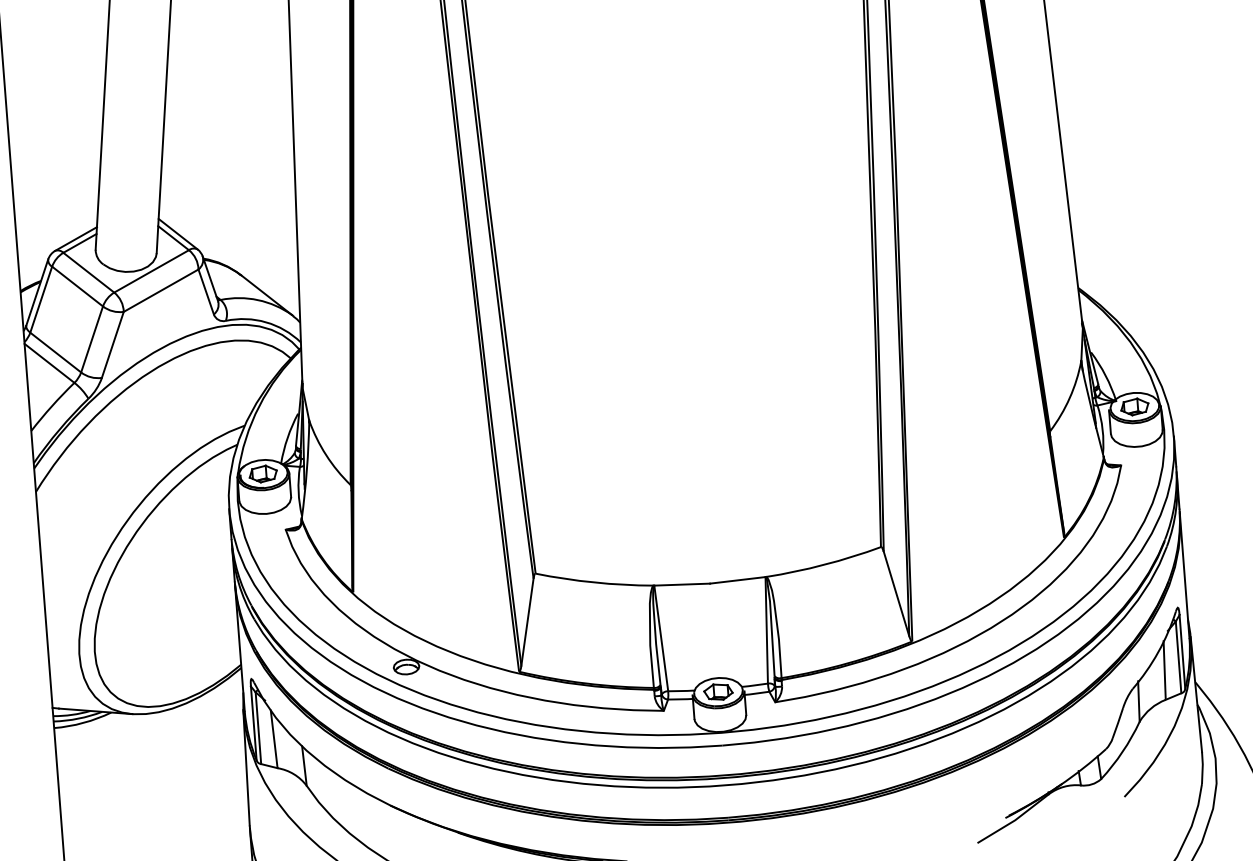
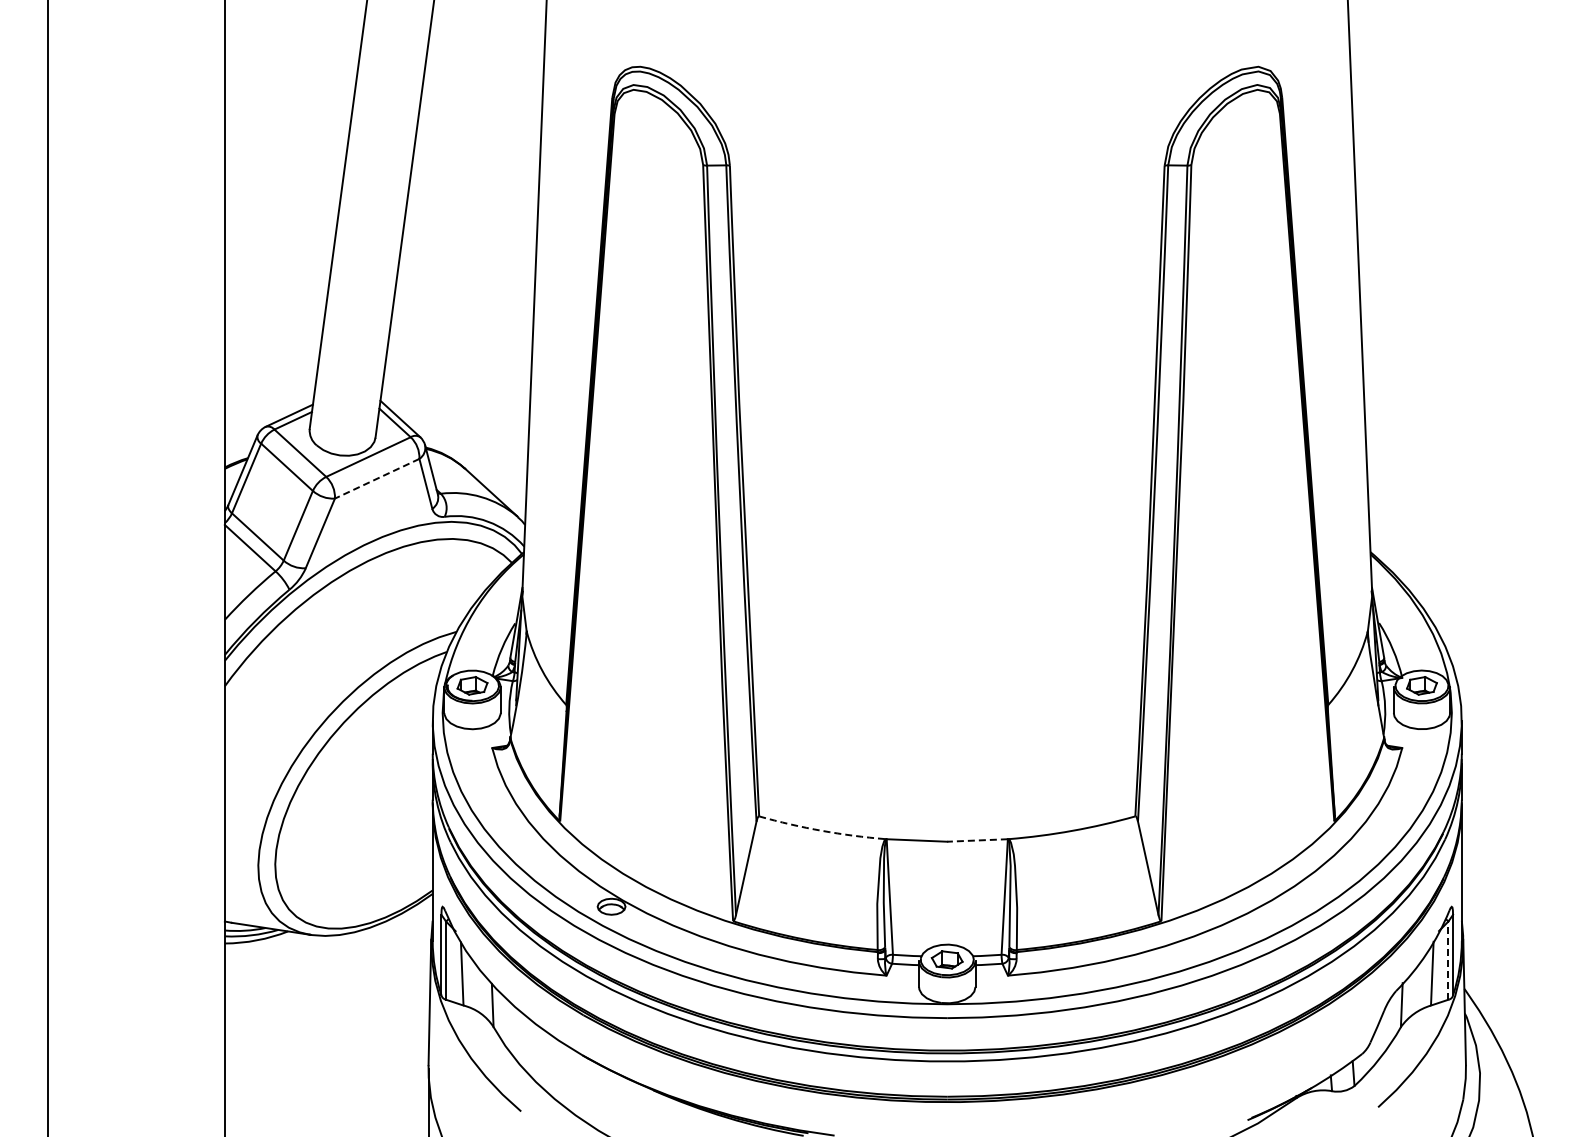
line: (161, 290) -> (377, 478), solid -> dashed
line: (737, 580) -> (977, 840), solid -> dashed
arc: (593, 582) -> (821, 830), solid -> dashed
line: (1178, 657) -> (1448, 960), solid -> dashed

